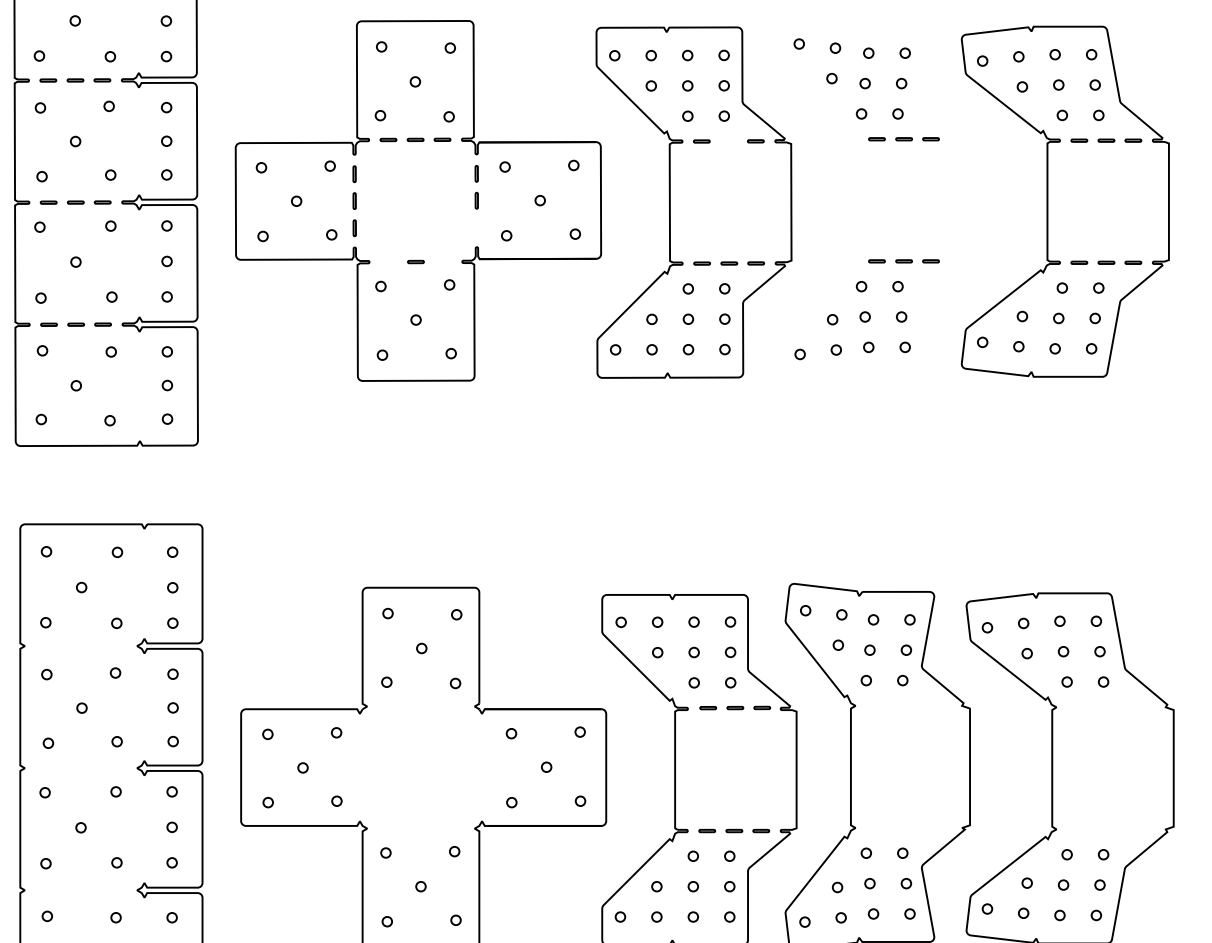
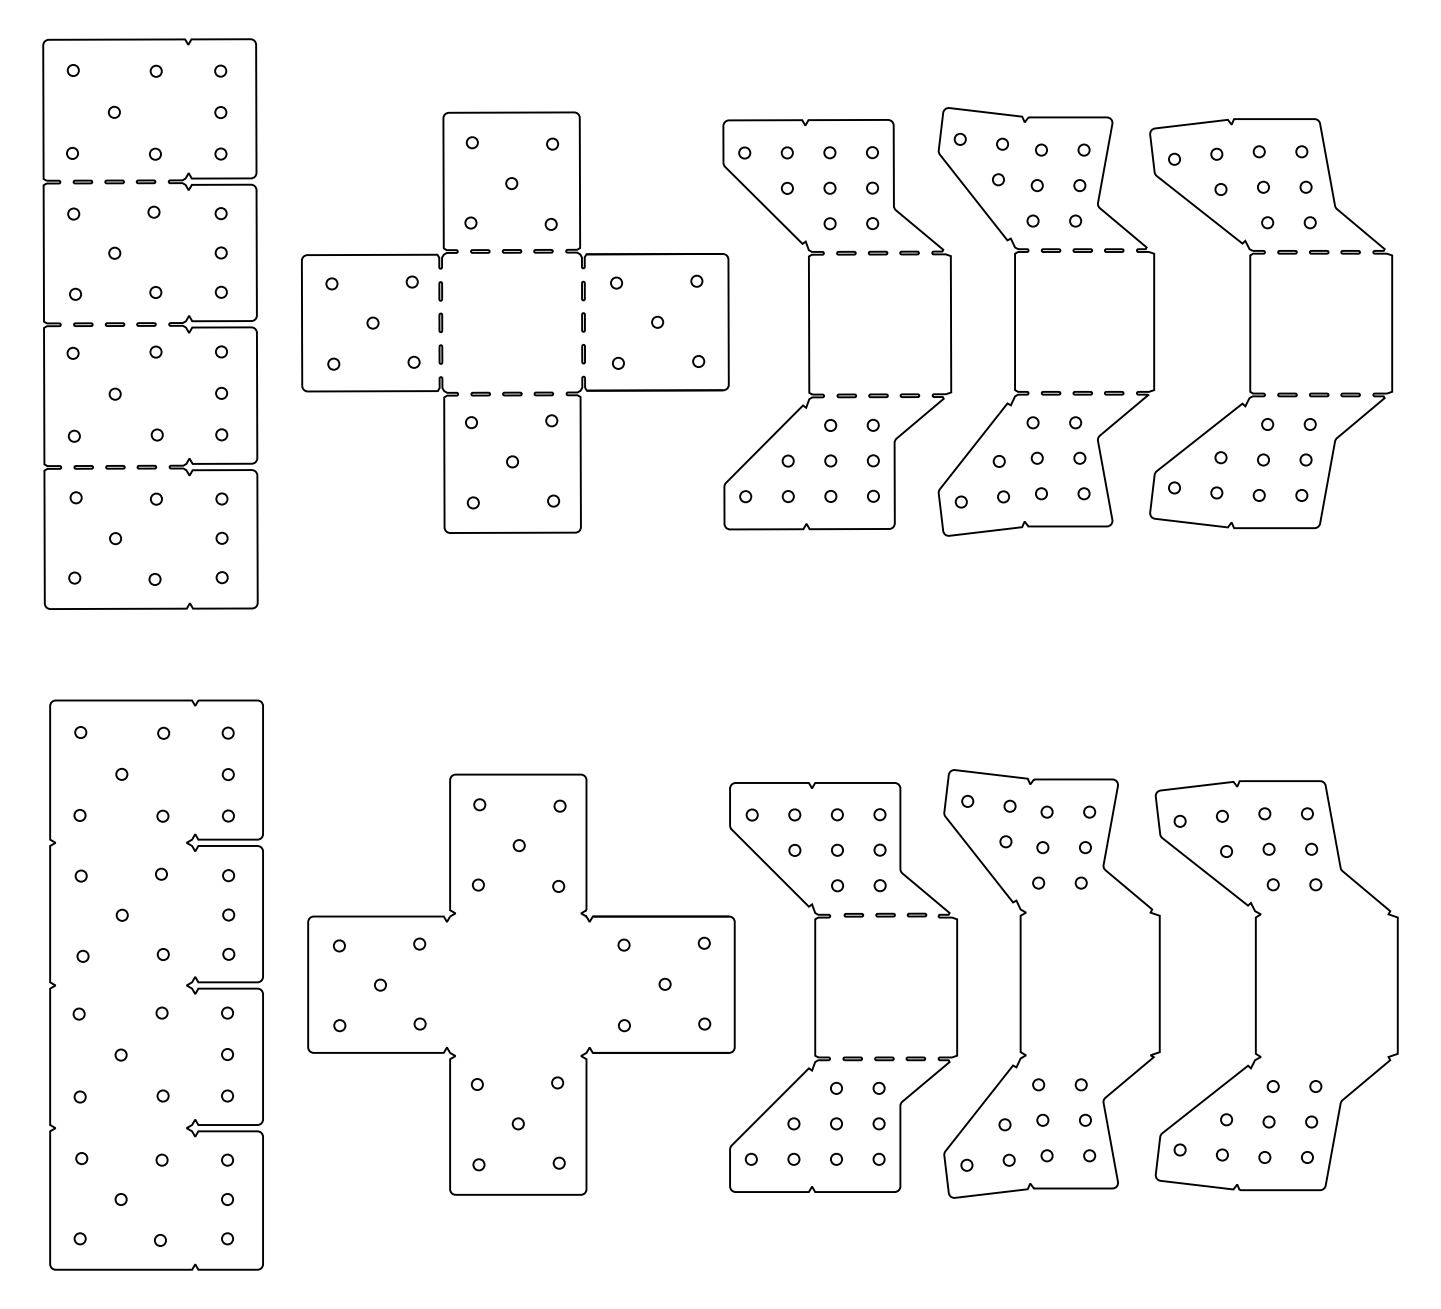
part: (729, 140) -> (878, 252), added
part: (873, 199) -> (1046, 321), added
line: (476, 228) -> (583, 354), added
part: (388, 261) -> (480, 393), added
part: (442, 261) -> (543, 393), added

